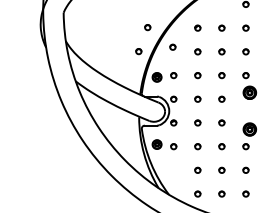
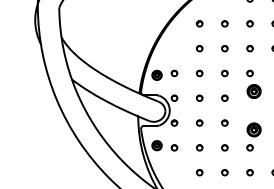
part: (147, 27) -> (147, 23), removed
part: (172, 46) -> (173, 43), removed
part: (138, 51) -> (137, 48), removed

